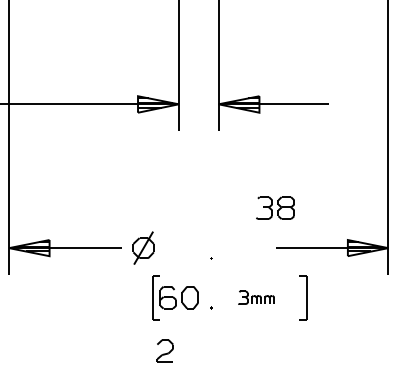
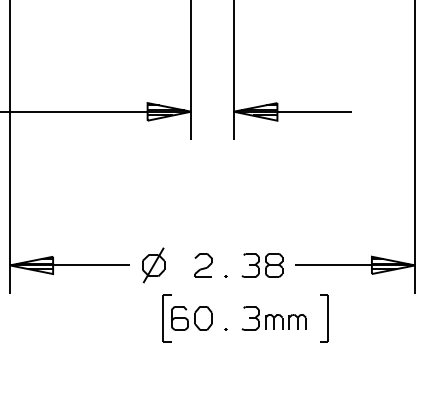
part: (275, 207) -> (262, 264), moved
part: (256, 297) -> (274, 318), size x1.67
part: (164, 350) -> (202, 264), moved

